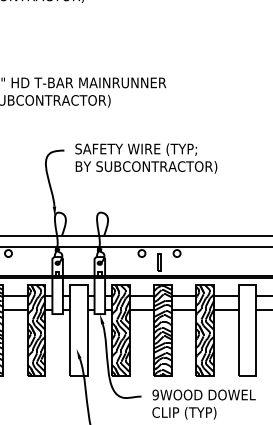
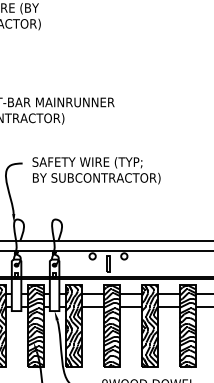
hatch: (78, 330) -> (35, 325), added
hatch: (247, 330) -> (187, 325), added

